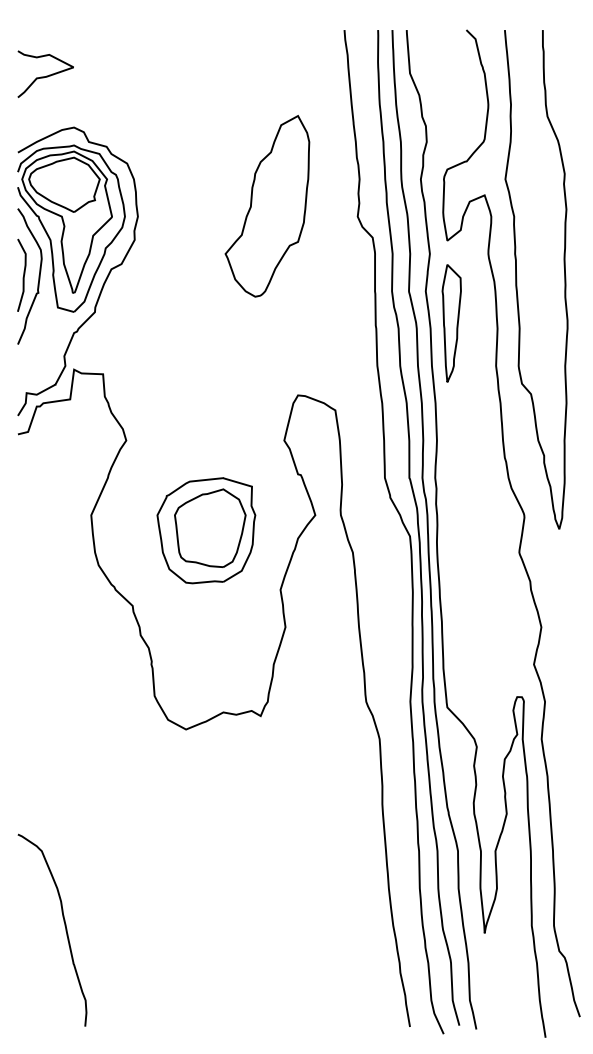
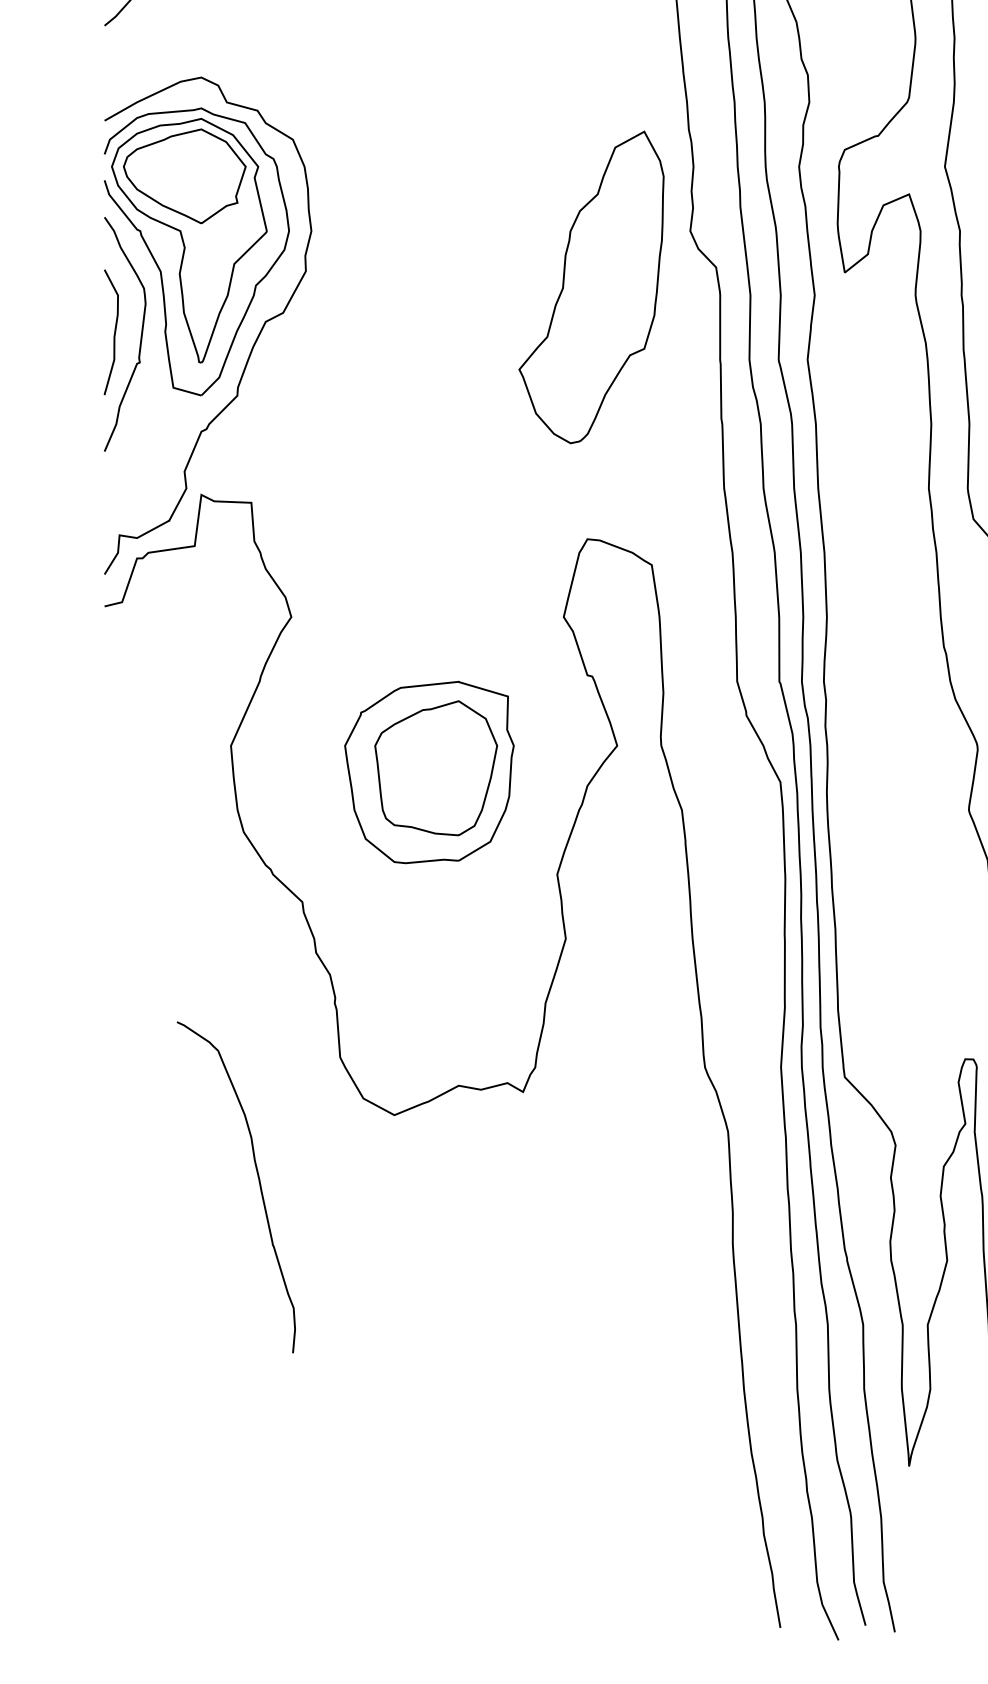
part: (267, 206) -> (591, 287), moved
part: (451, 323) -> (851, 415), removed
curve: (64, 926) -> (257, 1180), moved

